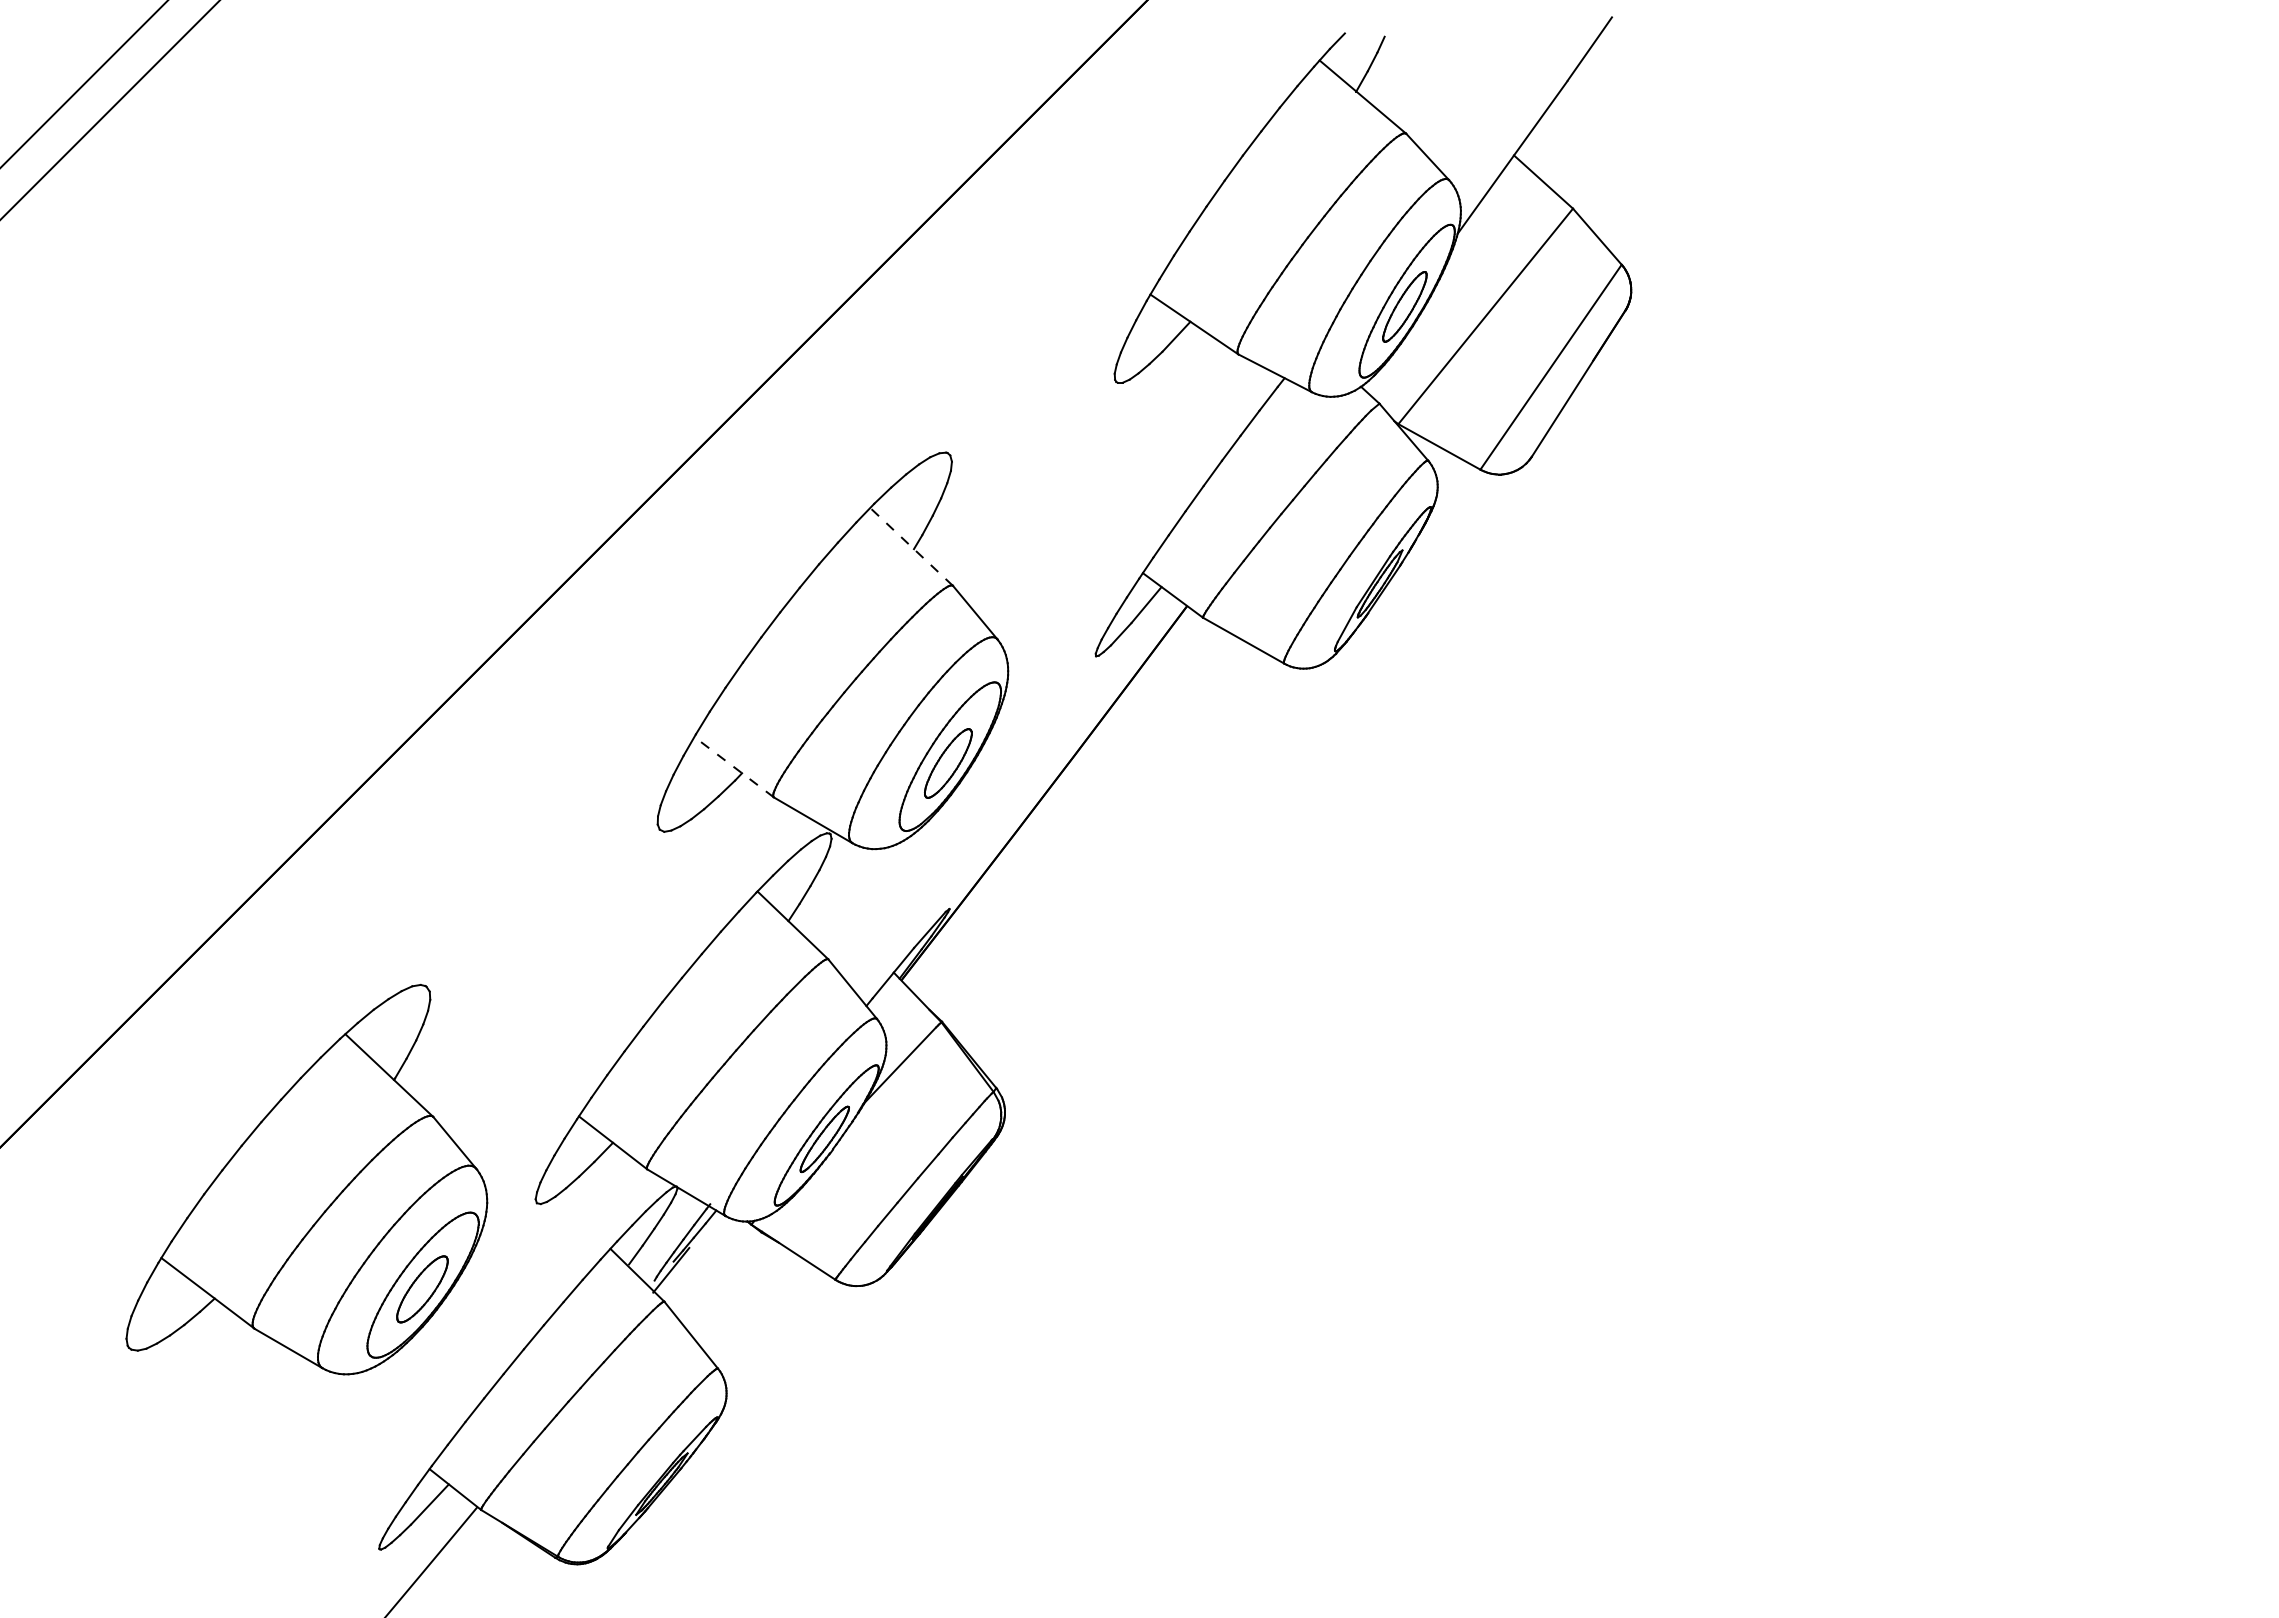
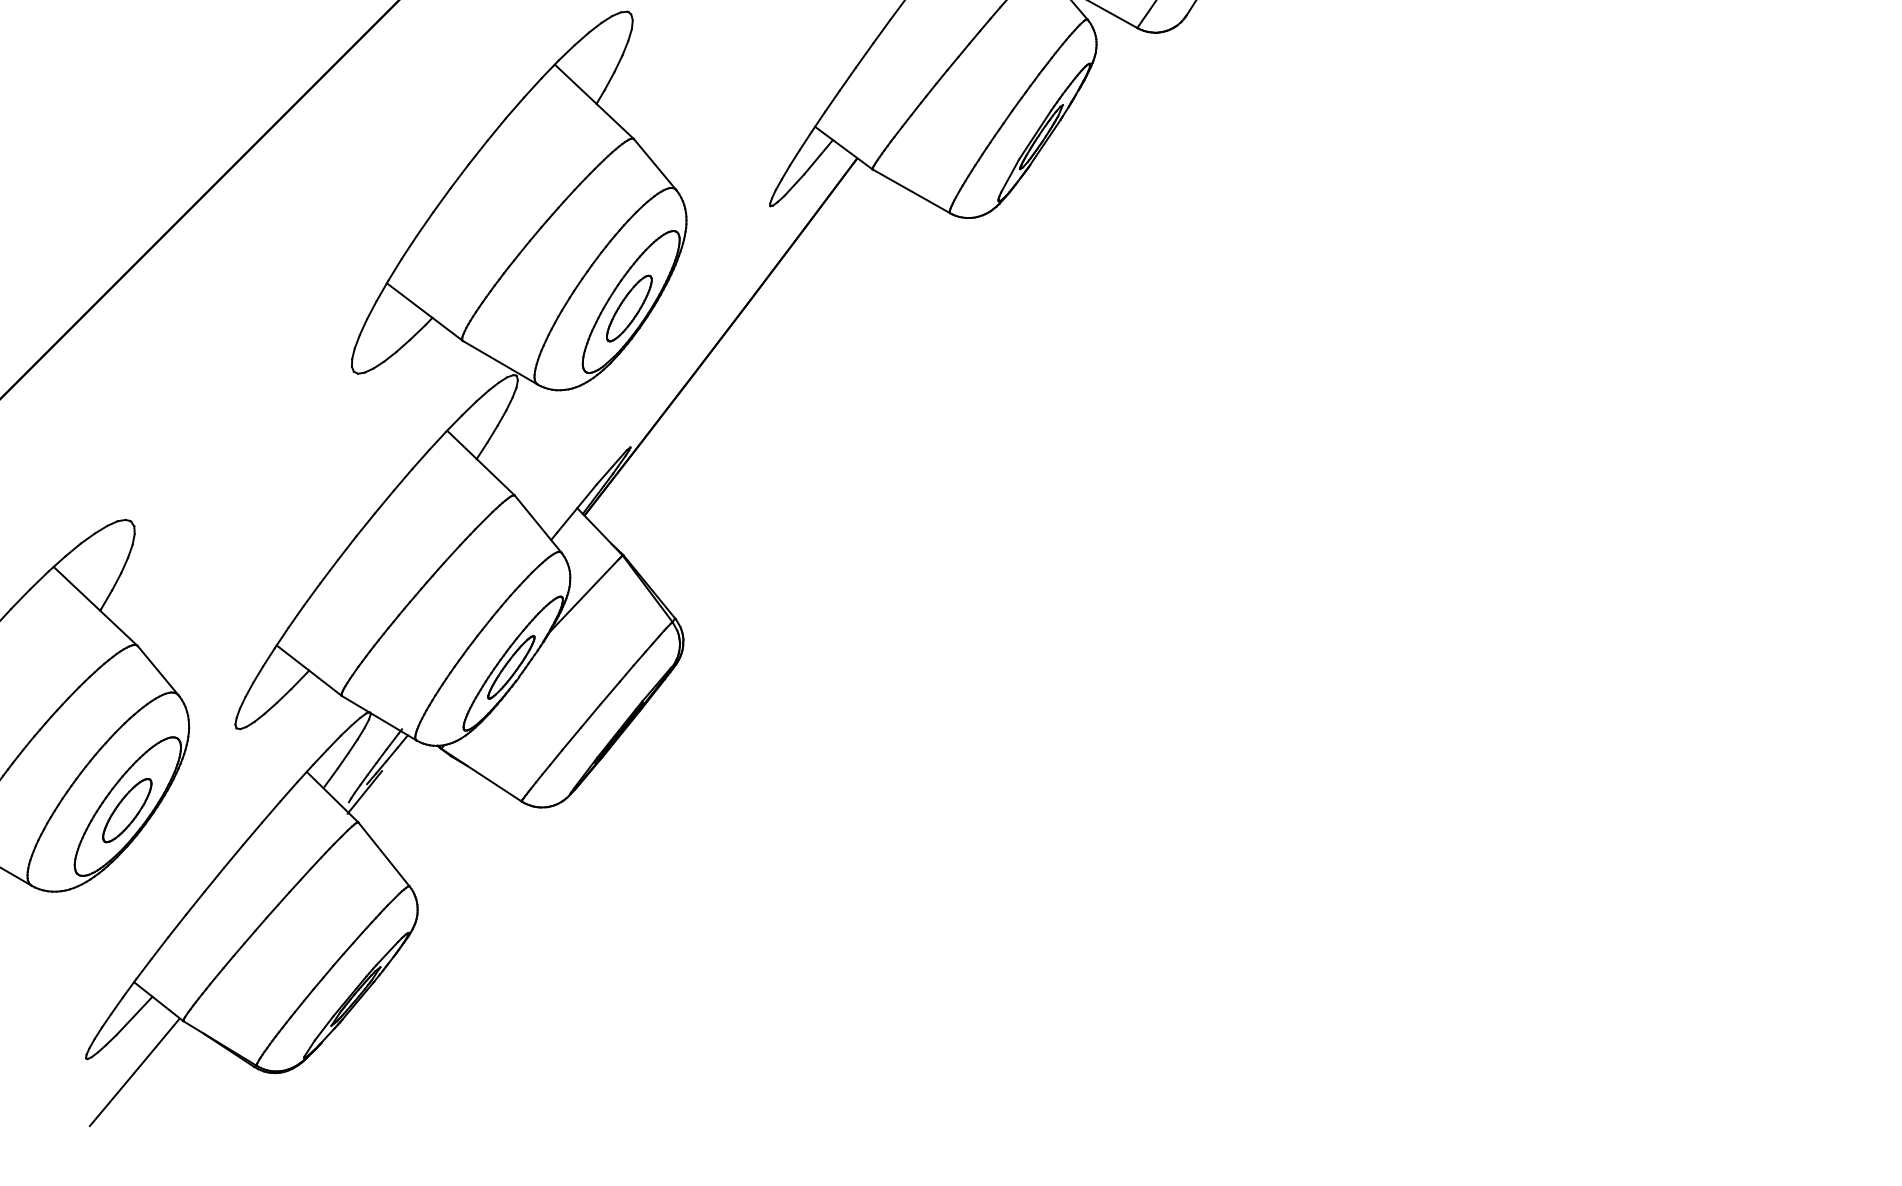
line: (911, 546) -> (594, 101), dashed -> solid
line: (734, 767) -> (425, 312), dashed -> solid

